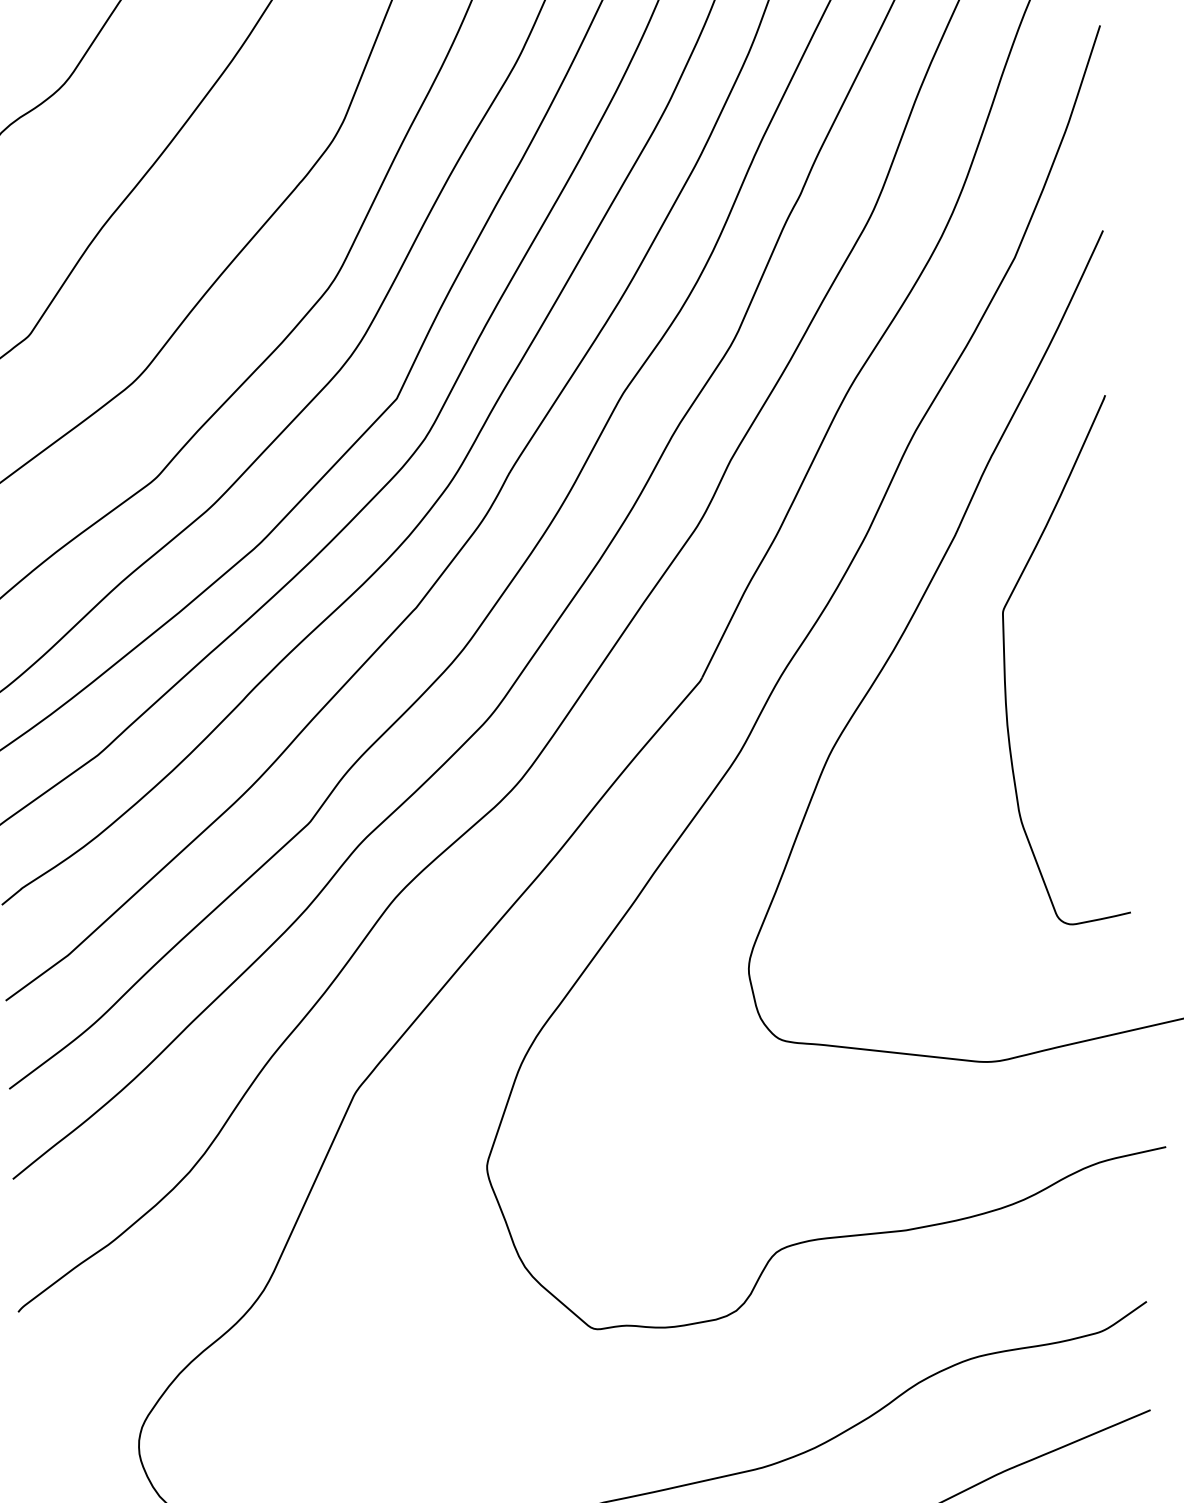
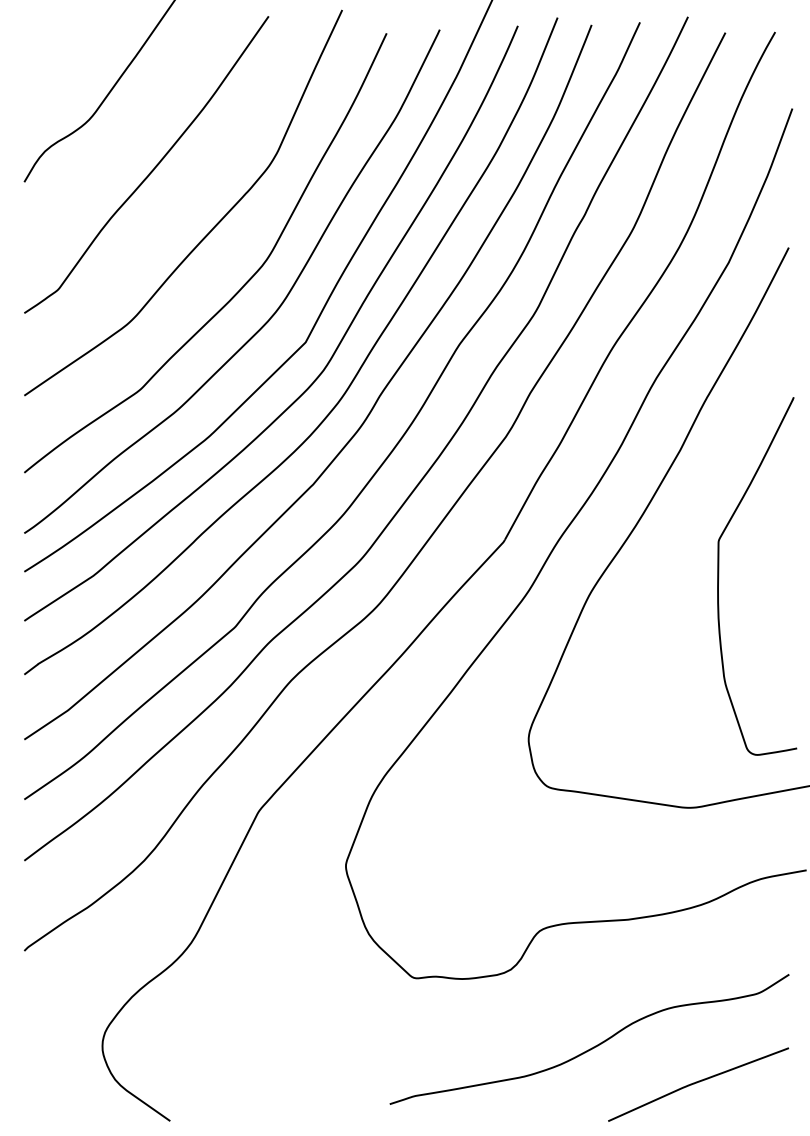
curve: (1006, 663) -> (719, 576), moved

